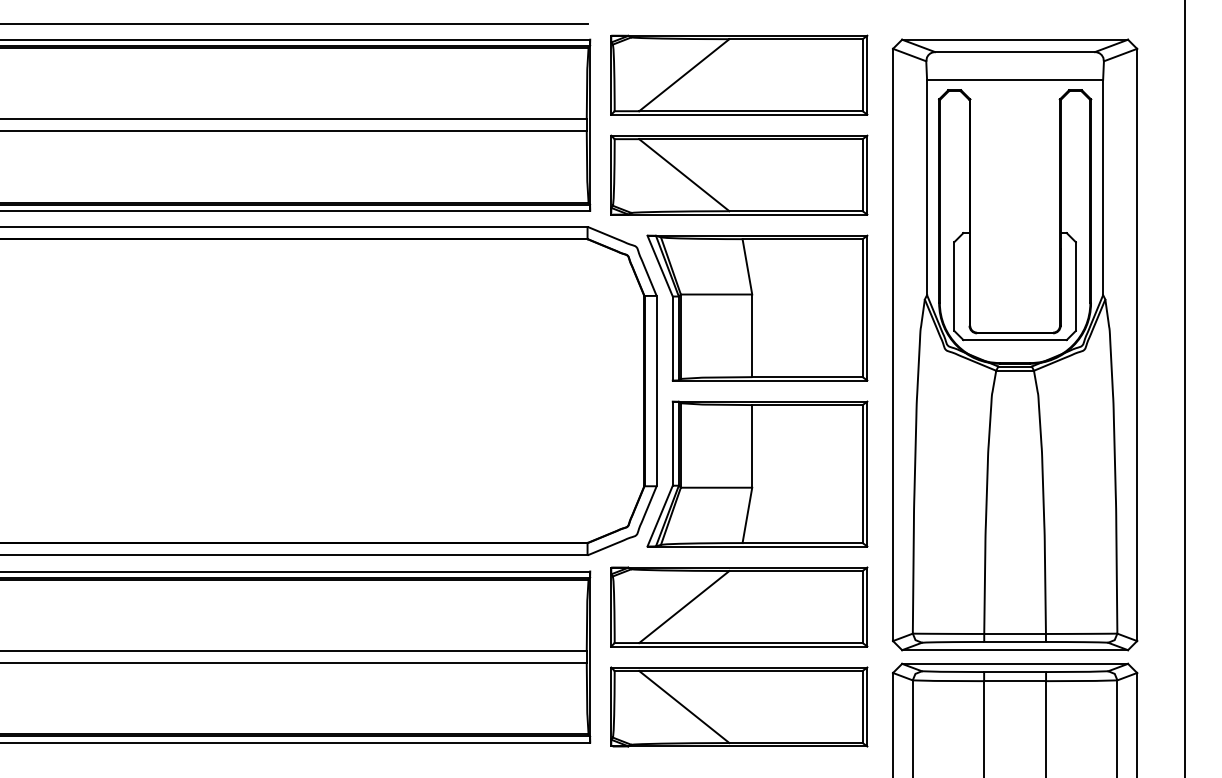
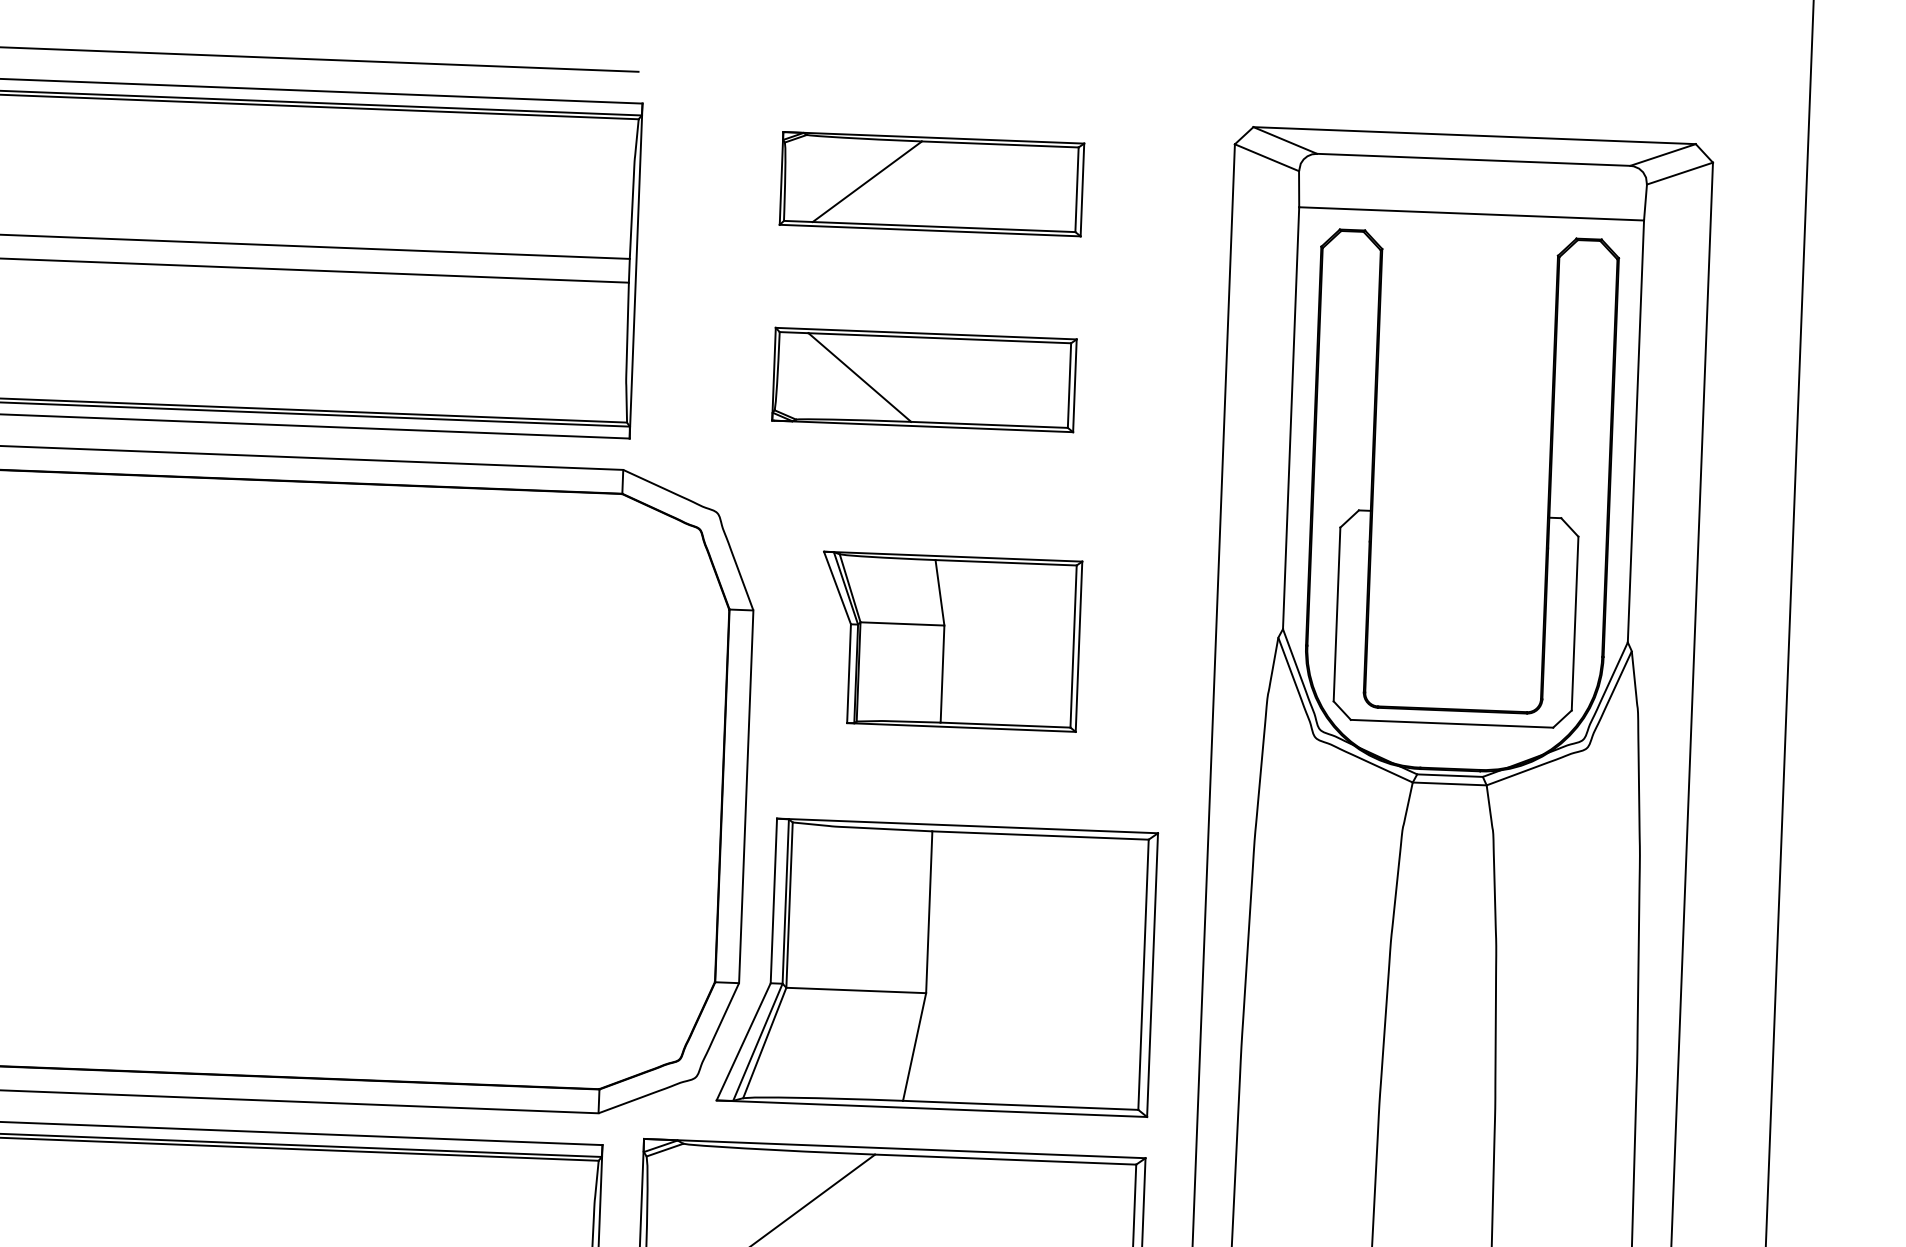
part: (739, 74) -> (932, 182), size x0.6
part: (739, 174) -> (924, 378), size x0.6
part: (757, 307) -> (950, 640), size x0.6

